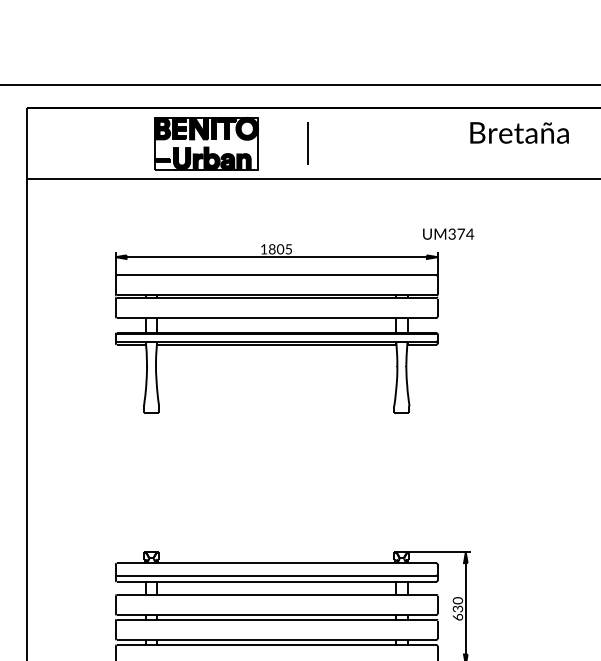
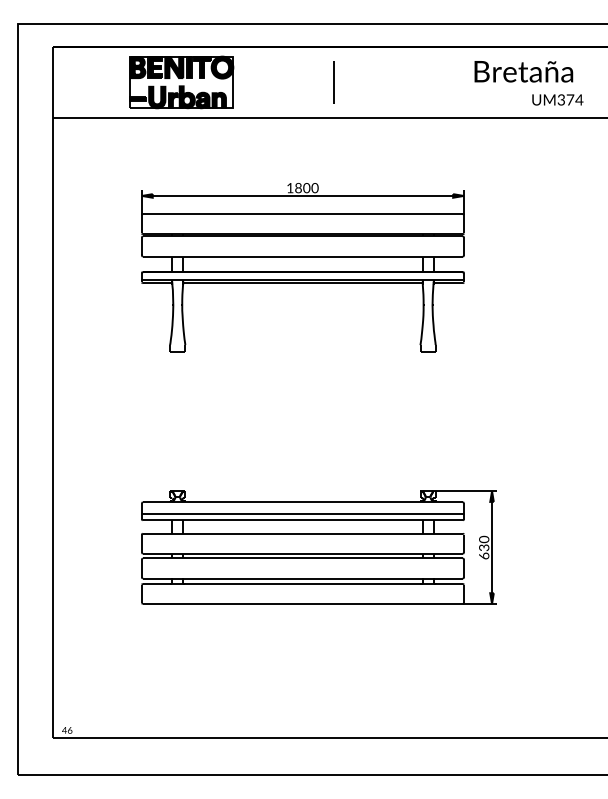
text: (519, 132) -> (523, 71), moved
part: (206, 143) -> (181, 82), moved
text: (448, 233) -> (557, 99), moved
text: (288, 249) -> (314, 188), 1805 -> 1800

